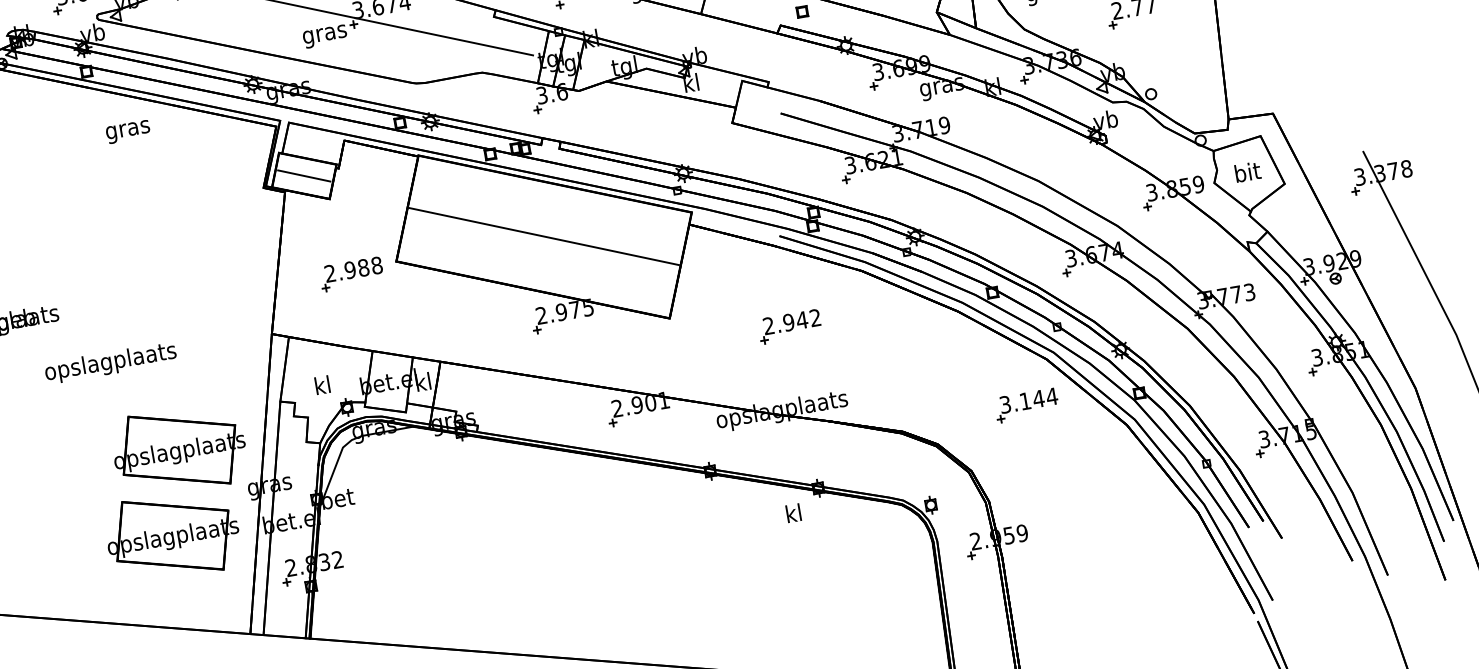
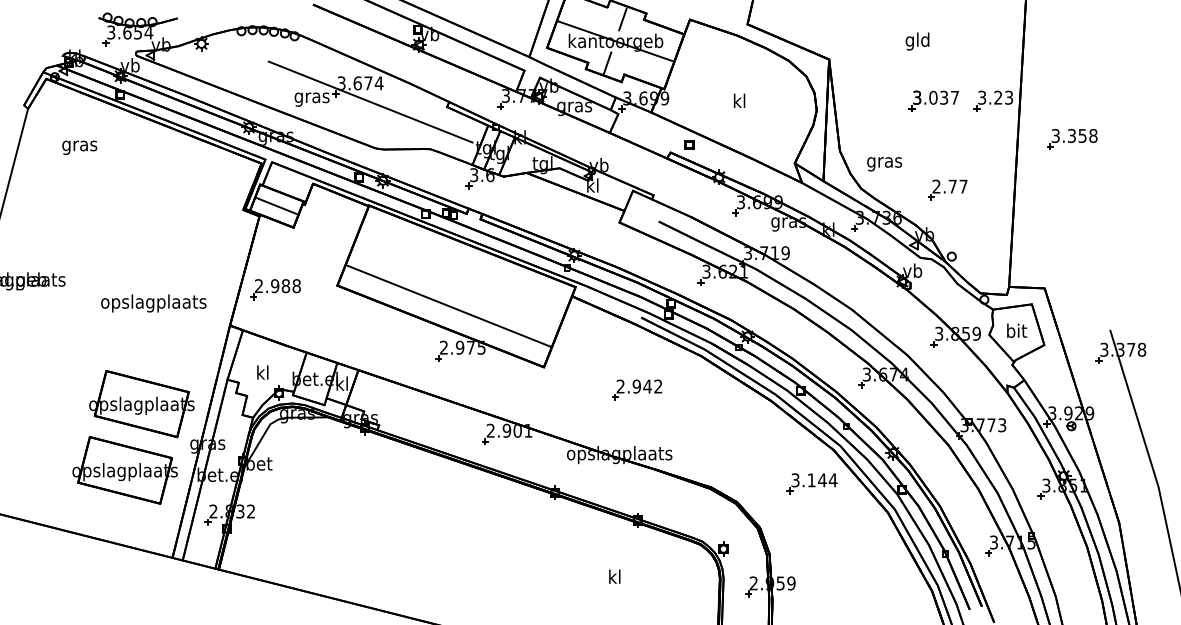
text: (127, 131) -> (79, 147), moved
line: (543, 235) -> (448, 305), moved
part: (351, 274) -> (275, 289), moved
text: (110, 363) -> (153, 303), moved
text: (793, 513) -> (614, 576), moved

